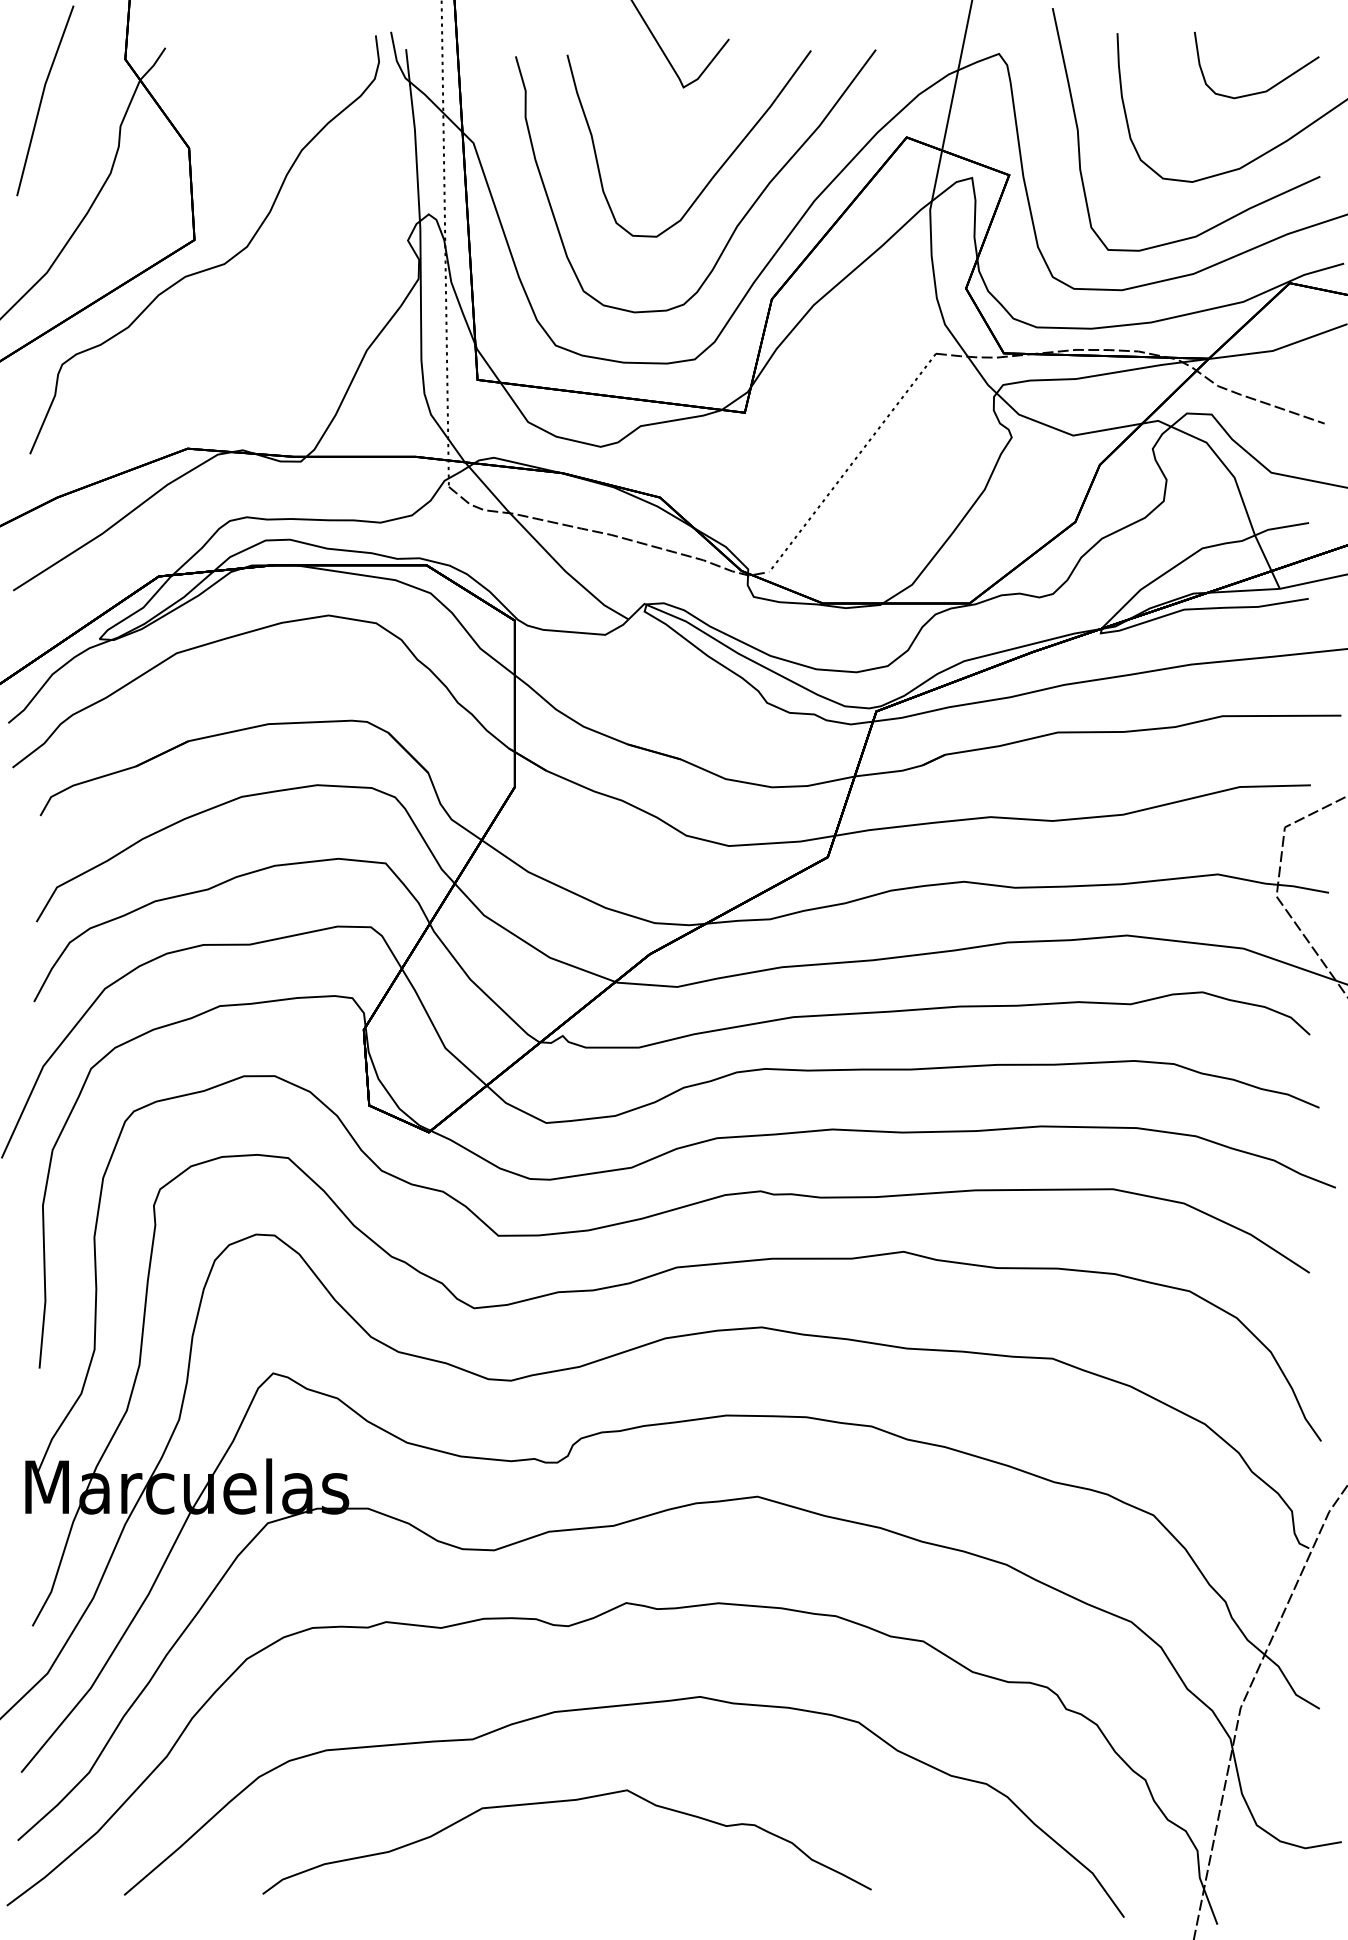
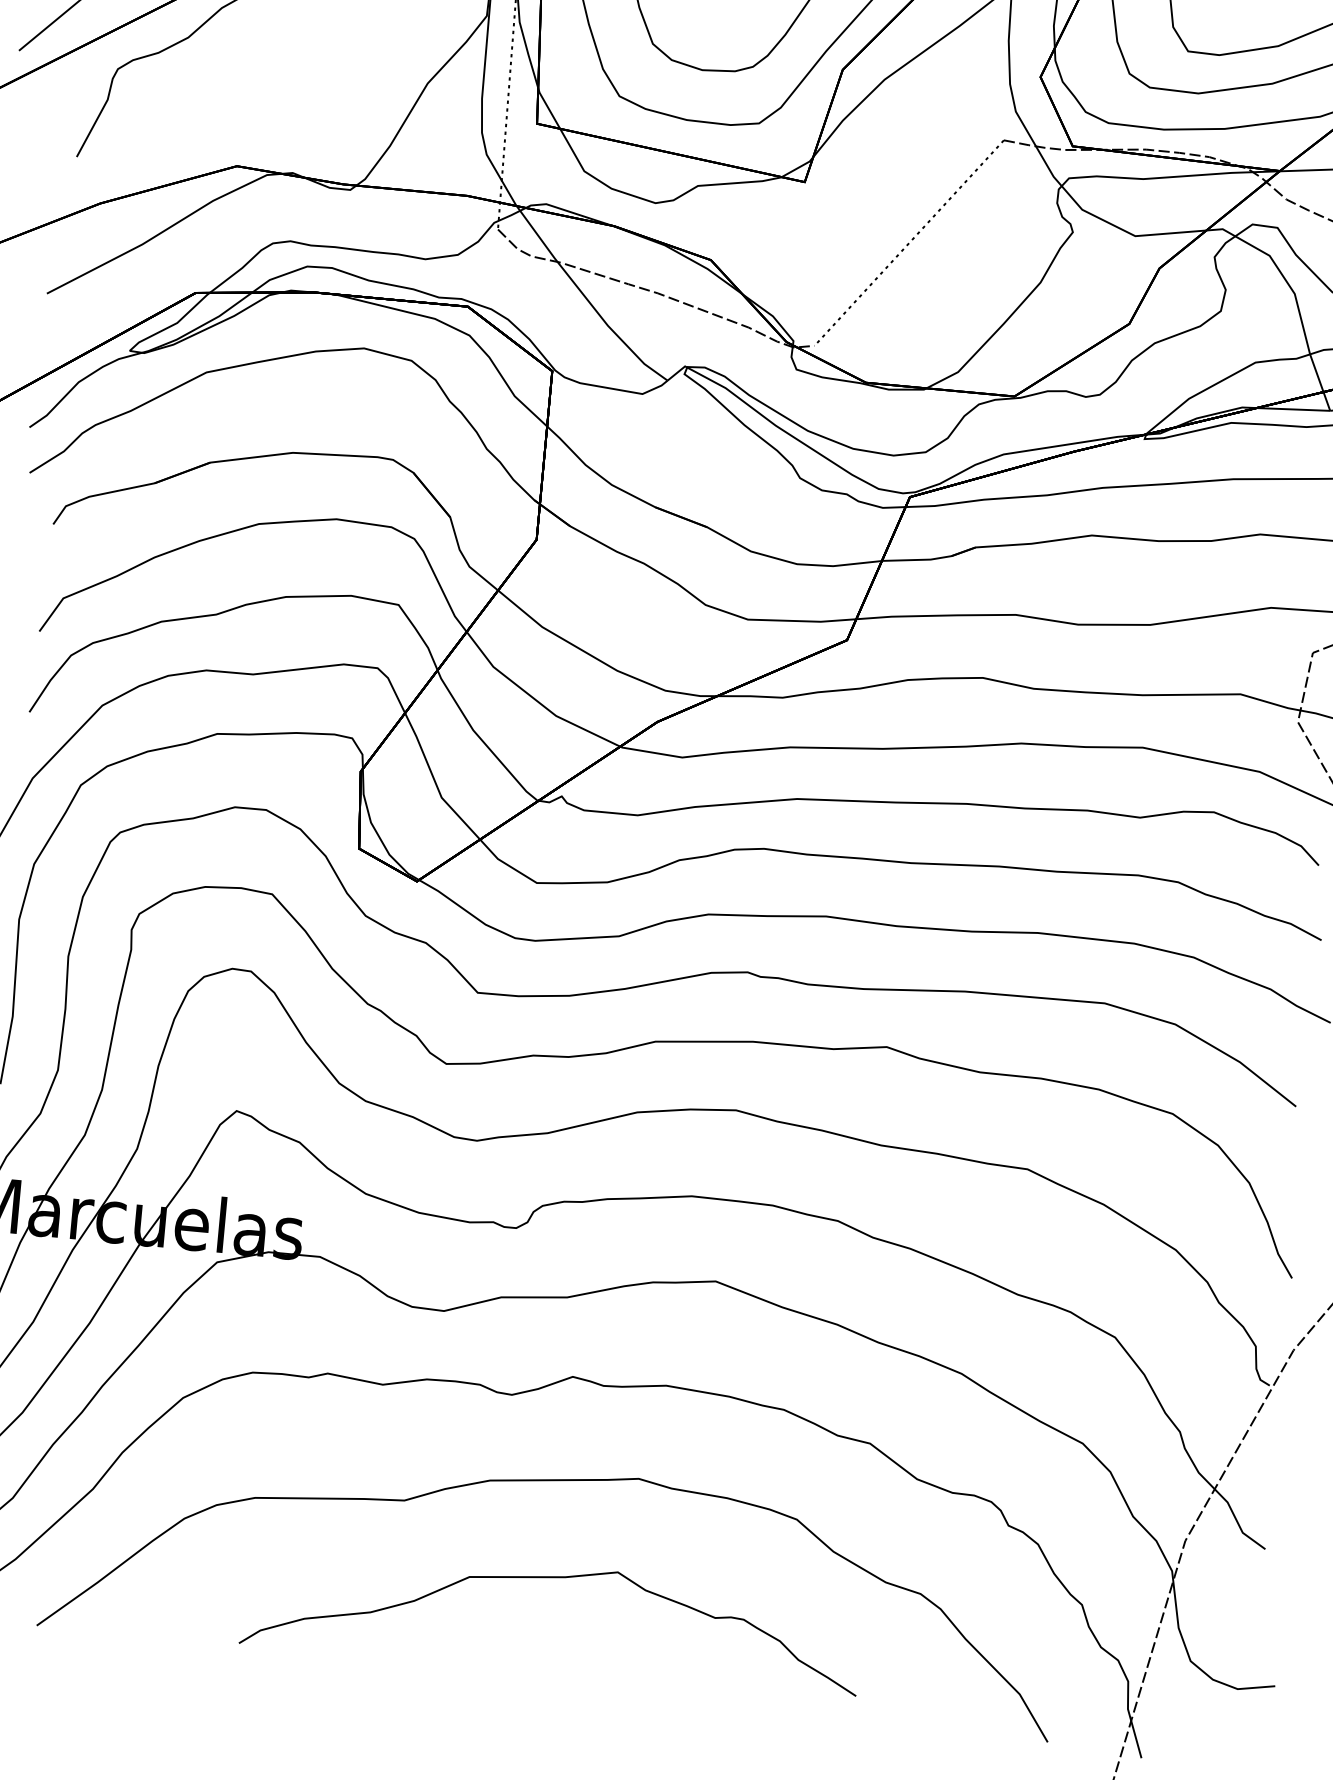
curve: (561, 1802) -> (550, 1578), moved

